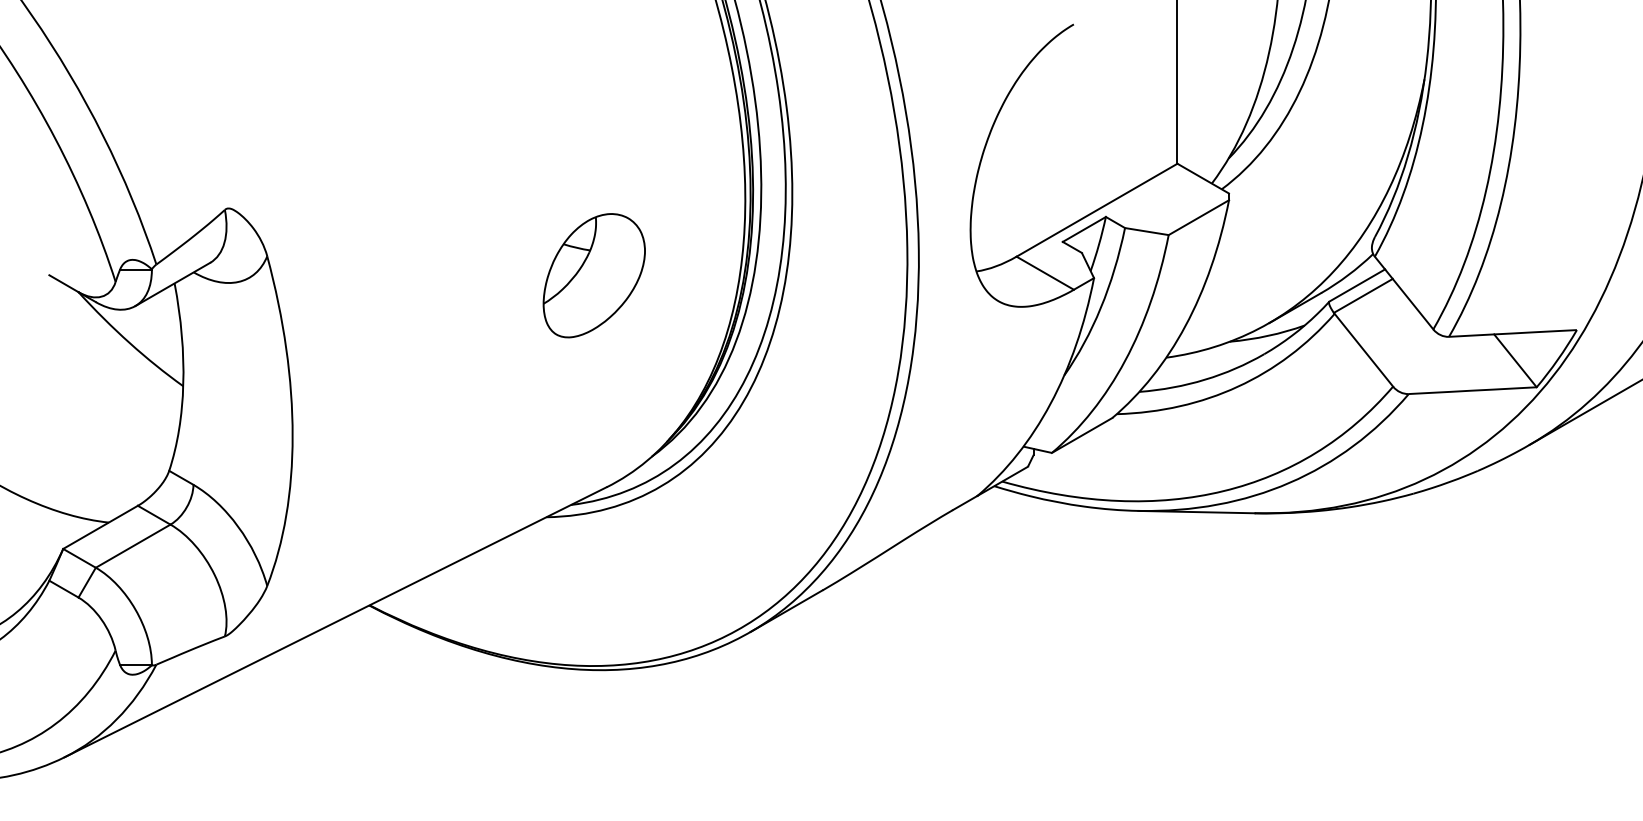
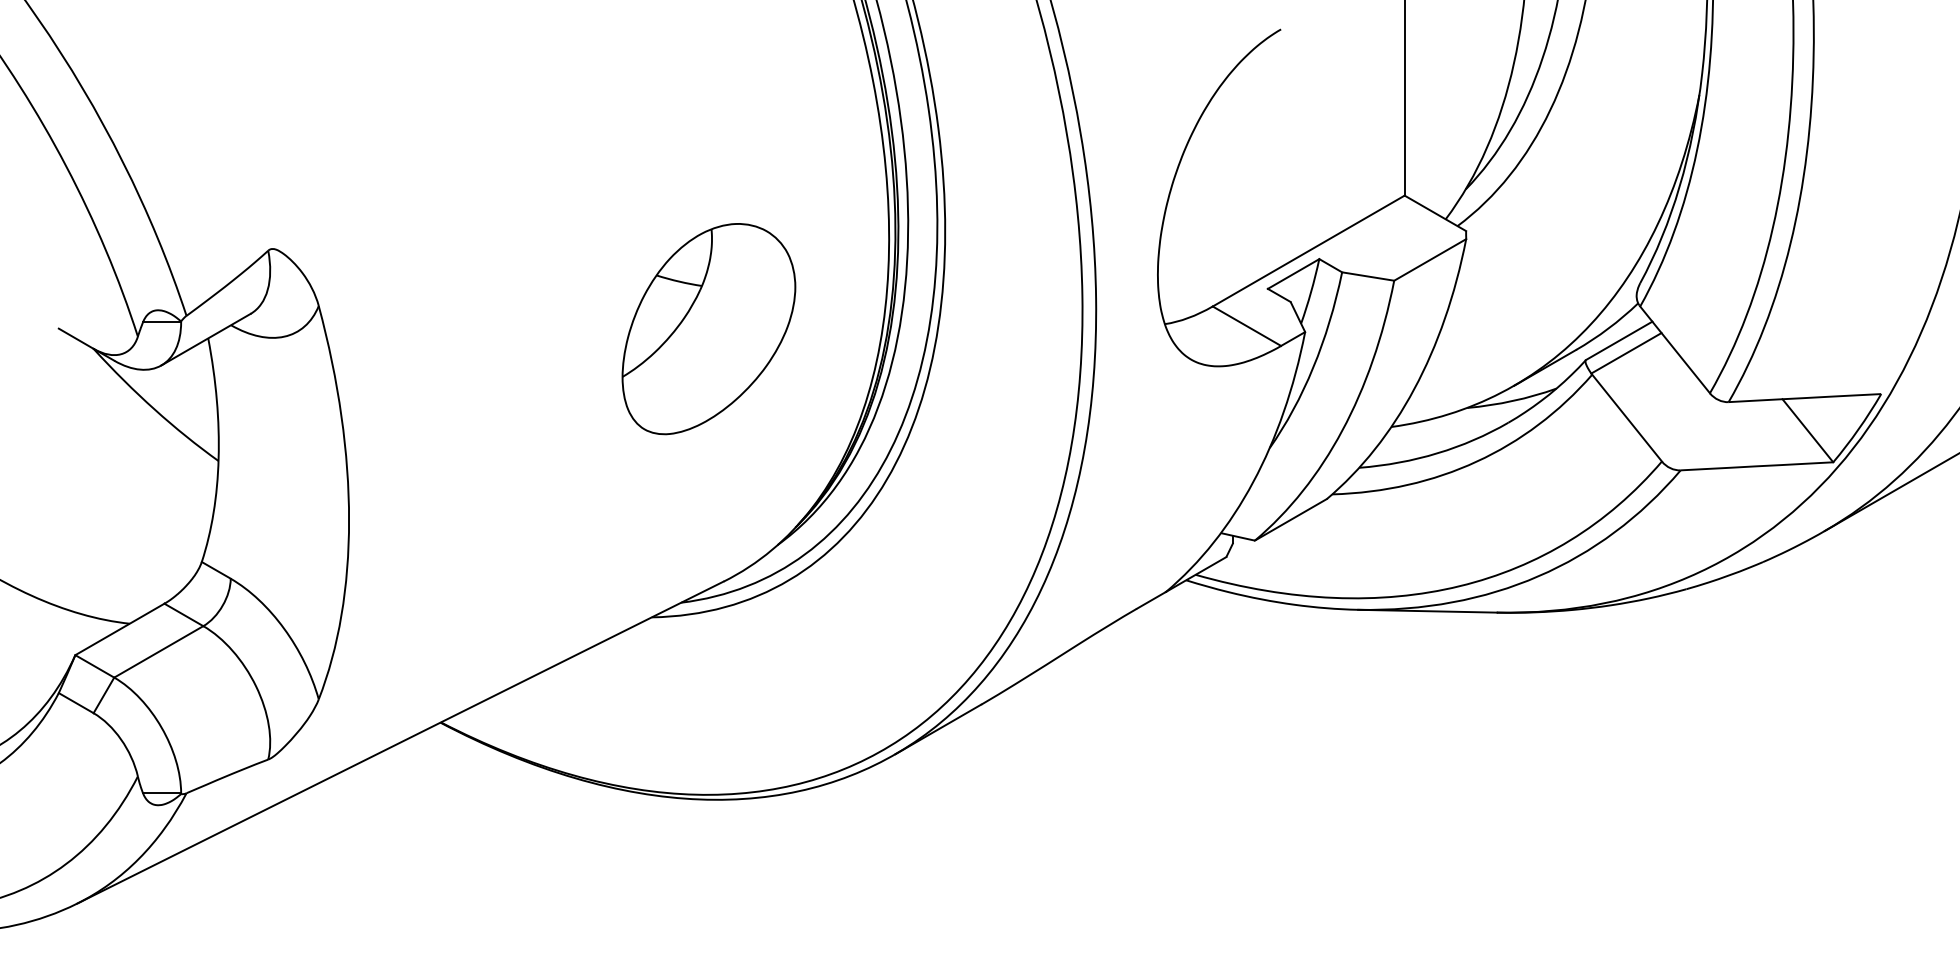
part: (593, 275) -> (708, 329), size x1.43

